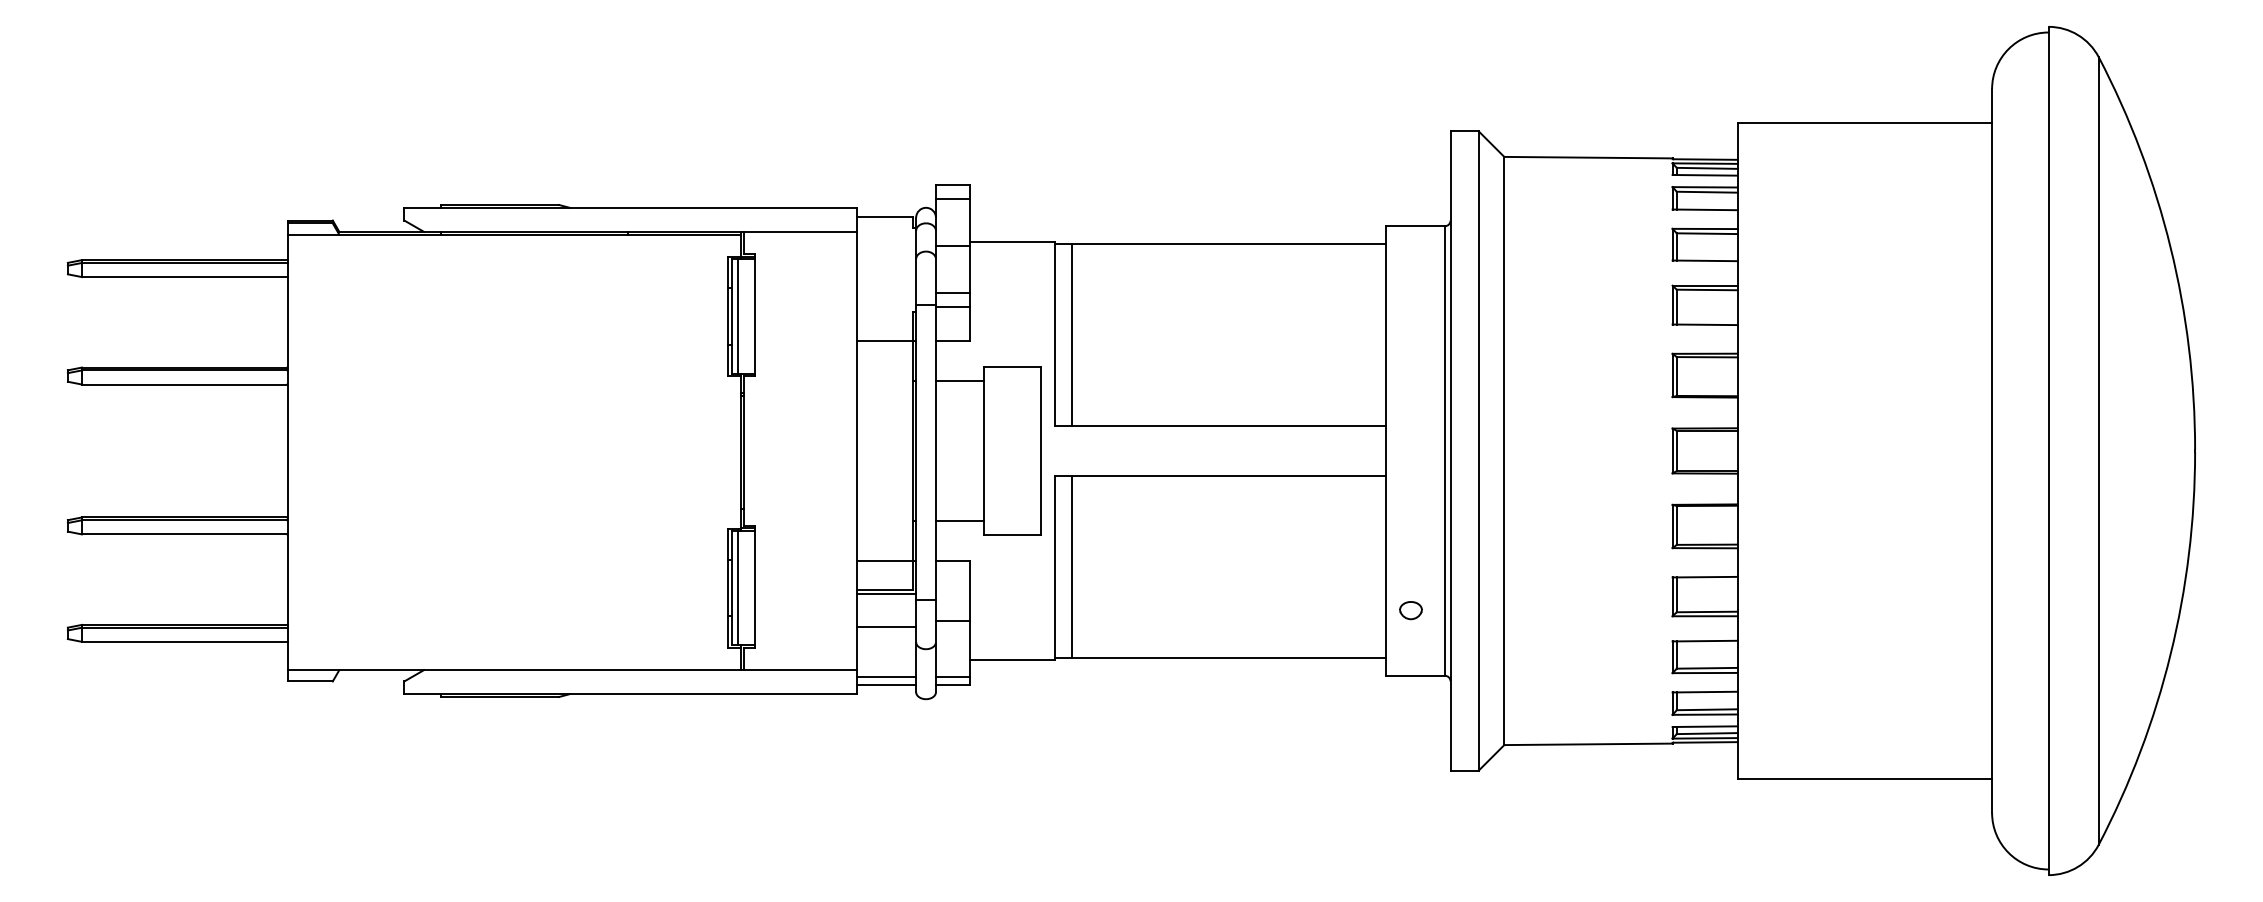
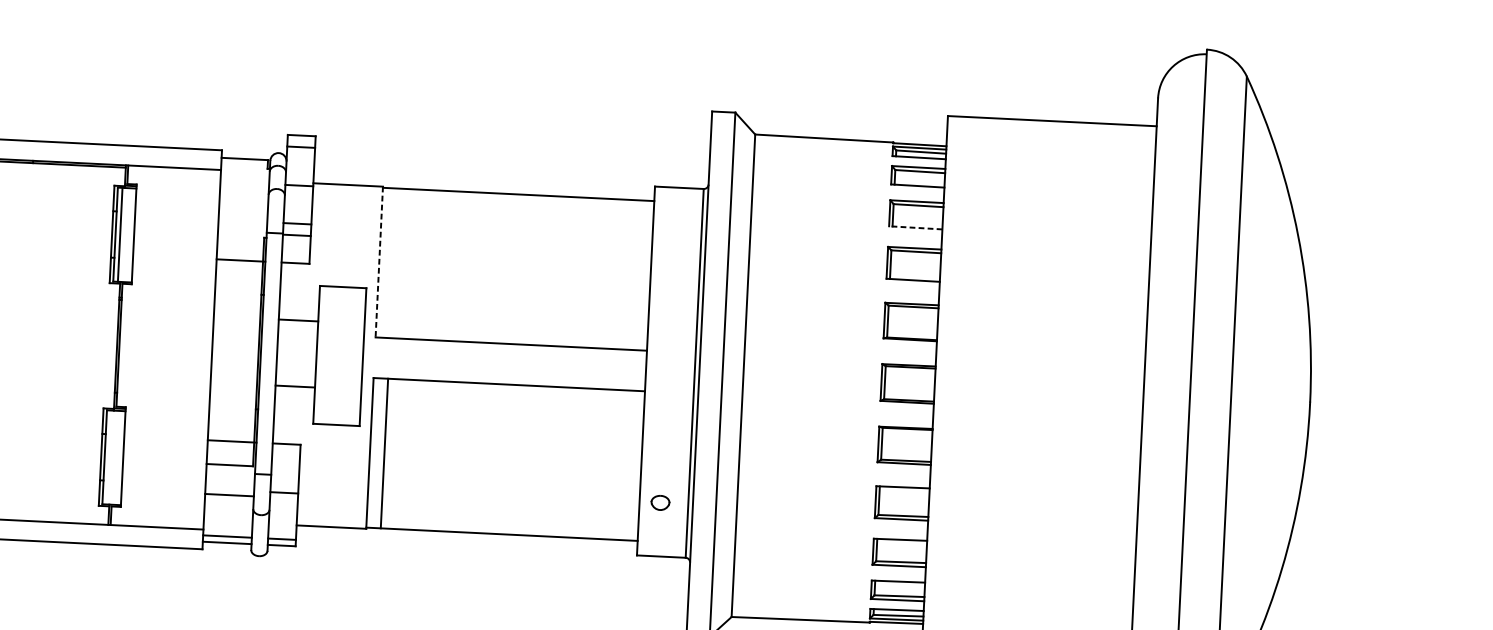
line: (1704, 260) -> (915, 227), solid -> dashed
line: (1054, 334) -> (379, 262), solid -> dashed
line: (1072, 334) -> (393, 262), removed
line: (959, 381) -> (298, 320), moved
line: (959, 520) -> (294, 386), moved
line: (738, 587) -> (109, 457), removed
line: (886, 593) -> (230, 467), removed

